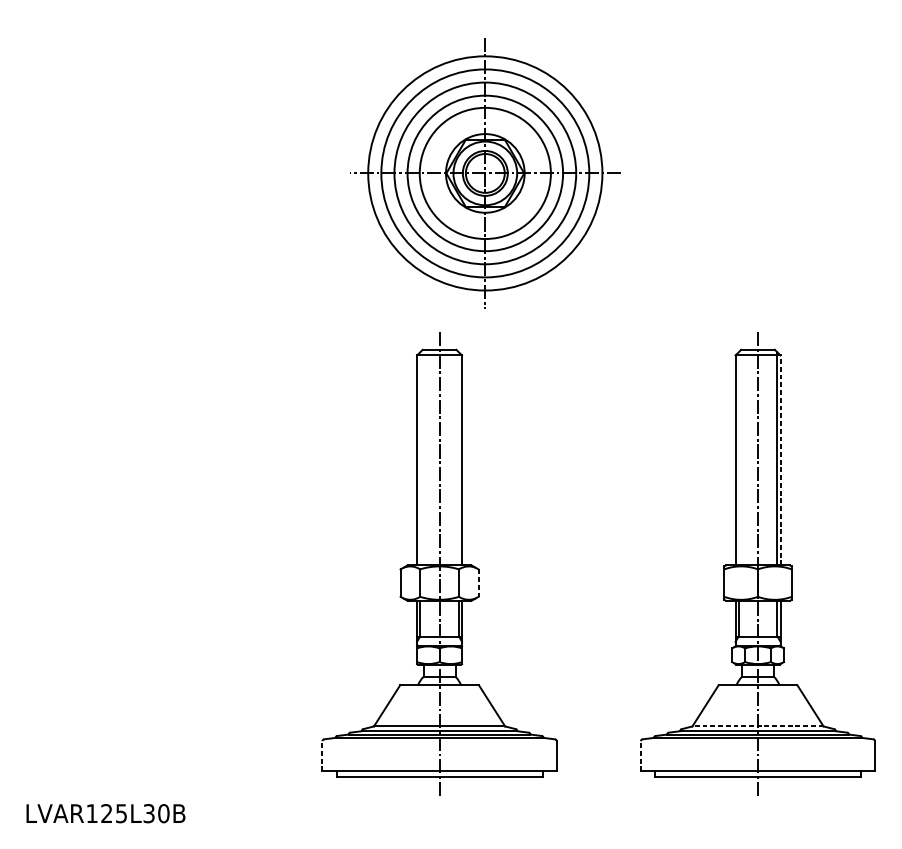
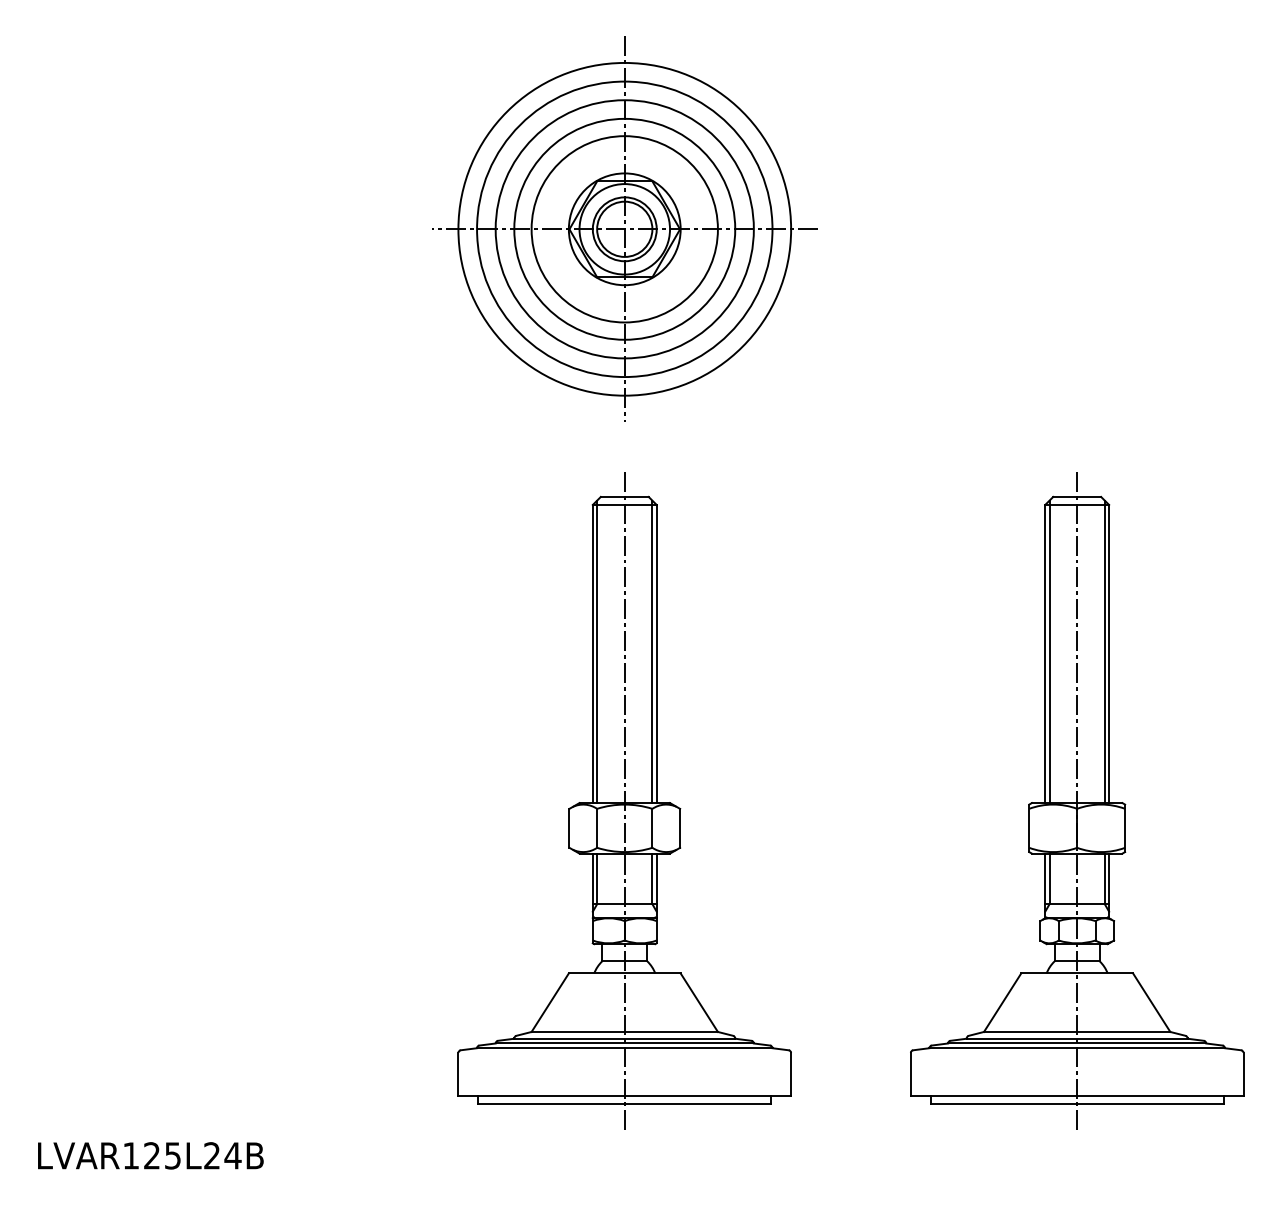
part: (485, 172) -> (624, 228), moved
line: (420, 458) -> (597, 651), added
line: (459, 458) -> (652, 651), added
line: (738, 458) -> (1049, 651), added
line: (780, 460) -> (1109, 653), dashed -> solid
line: (478, 583) -> (680, 828), dashed -> solid
line: (757, 726) -> (1076, 1031), dashed -> solid
line: (322, 755) -> (458, 1073), dashed -> solid
line: (640, 755) -> (910, 1073), dashed -> solid
text: (156, 813) -> (222, 1155), LVAR125L30B -> LVAR125L24B

